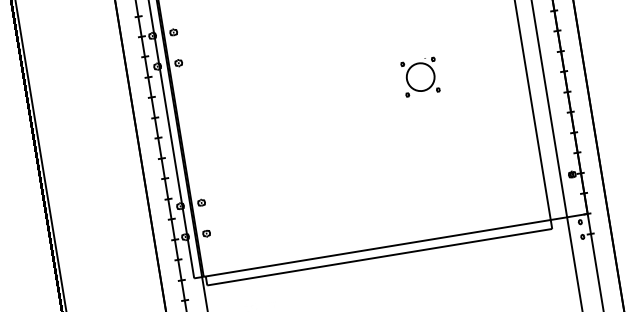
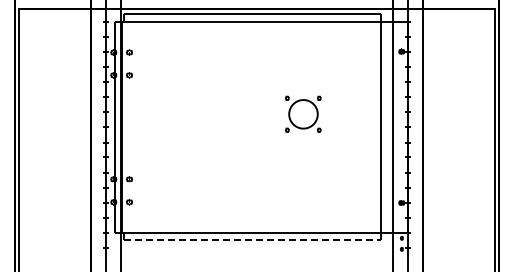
part: (419, 76) -> (302, 113), size x1.4
line: (379, 256) -> (252, 239), solid -> dashed

